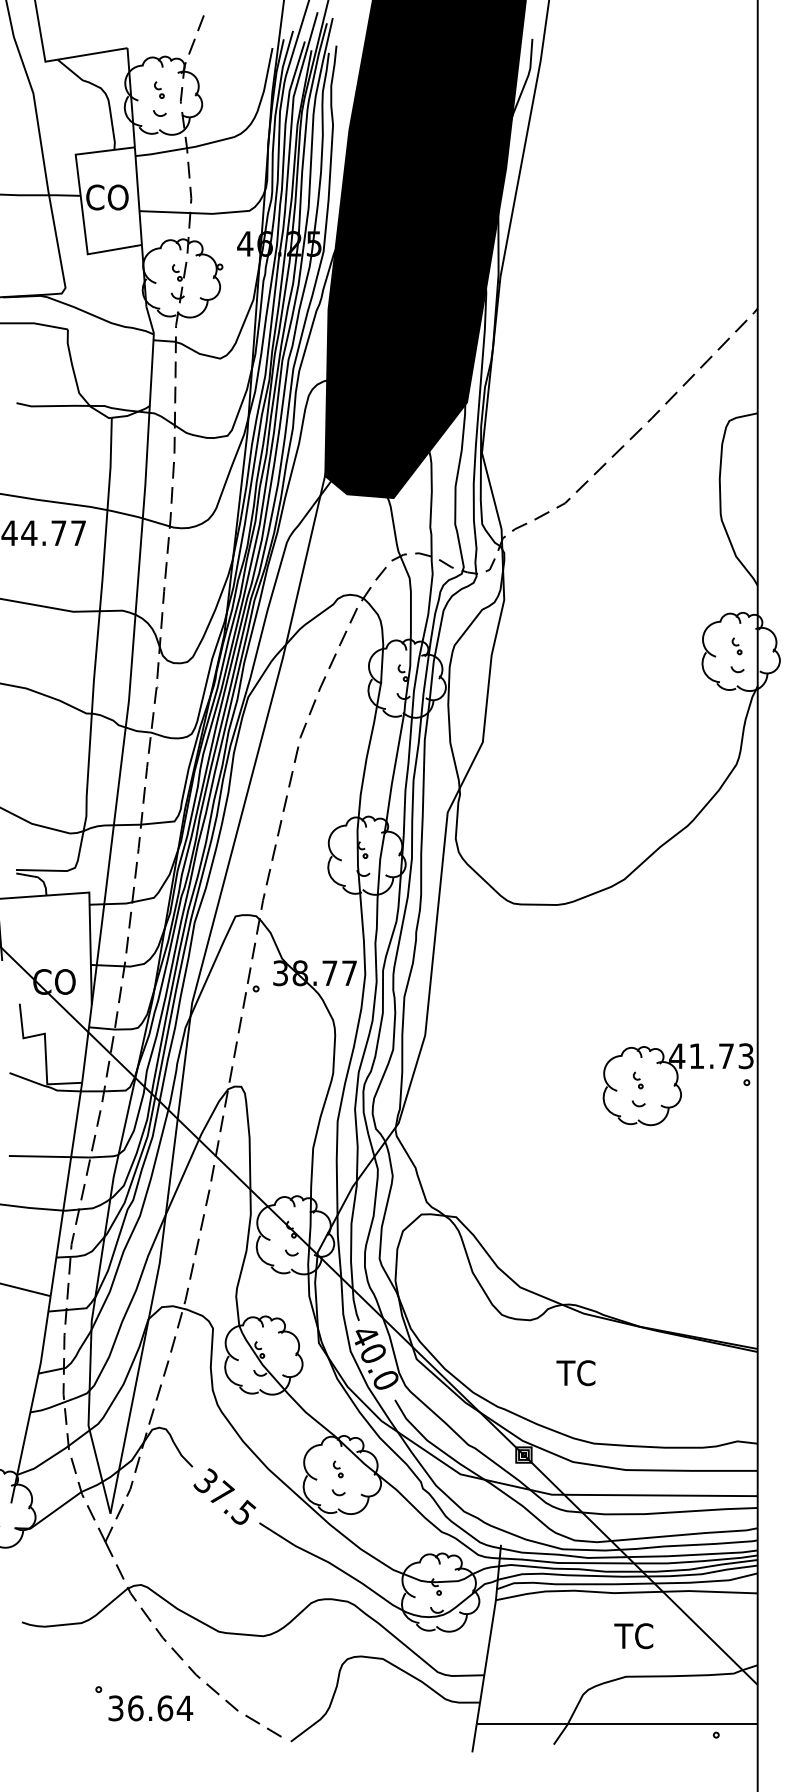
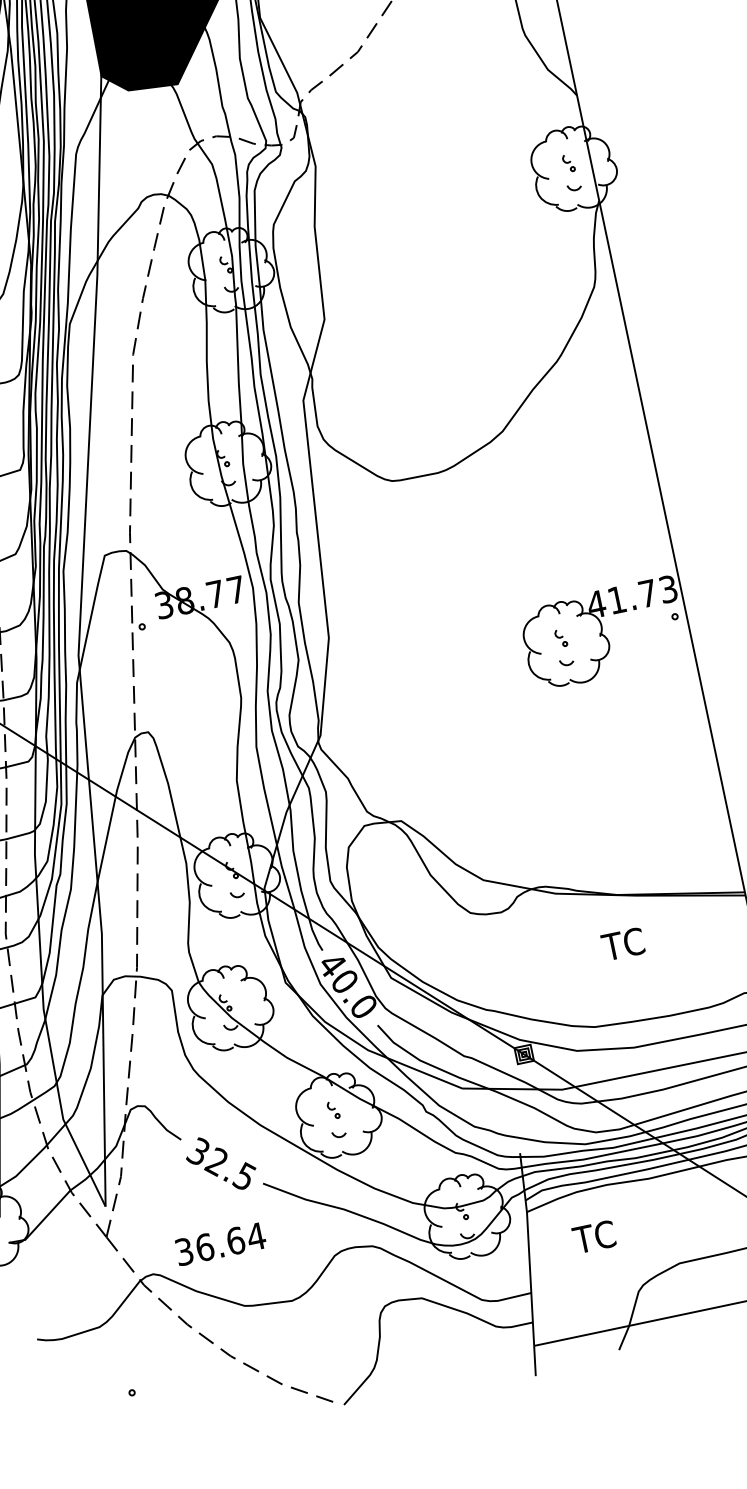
text: (575, 1373) -> (622, 944), moved
text: (221, 1493) -> (217, 1161), 37.5 -> 32.5
text: (633, 1636) -> (593, 1237), moved
text: (150, 1708) -> (220, 1244), moved

